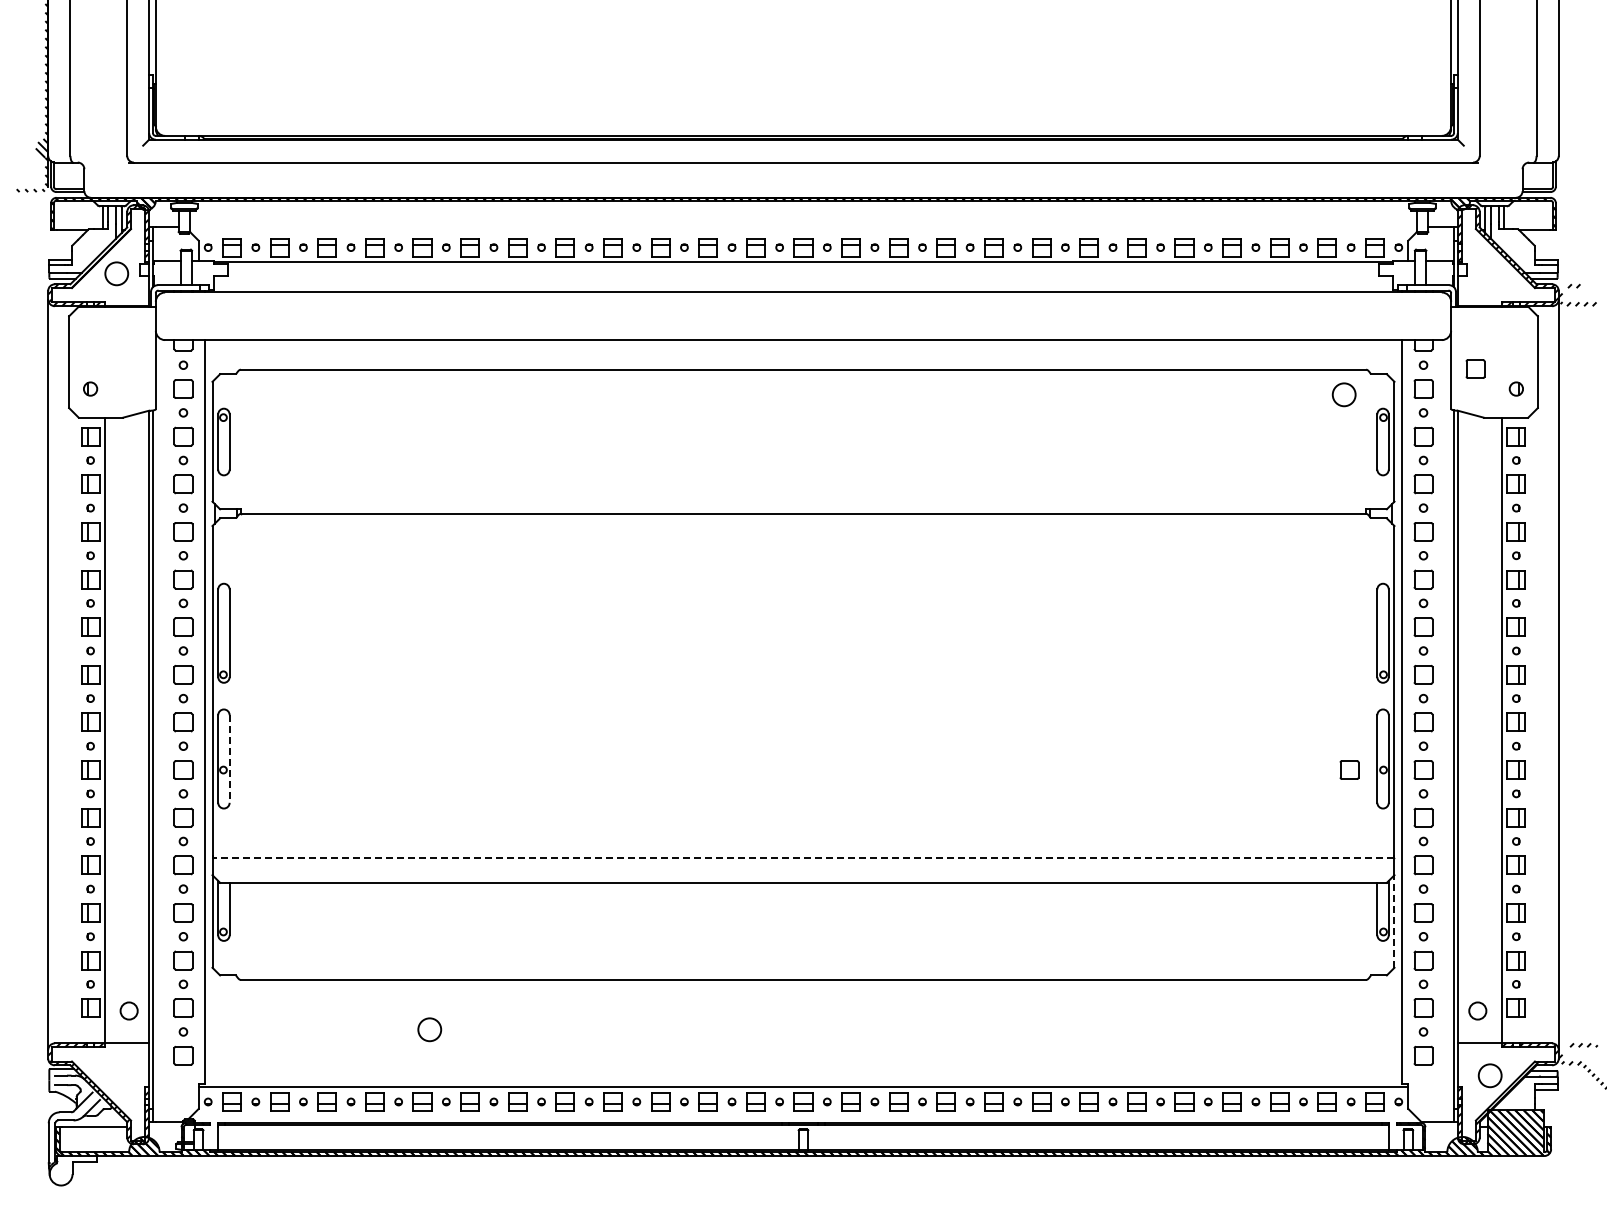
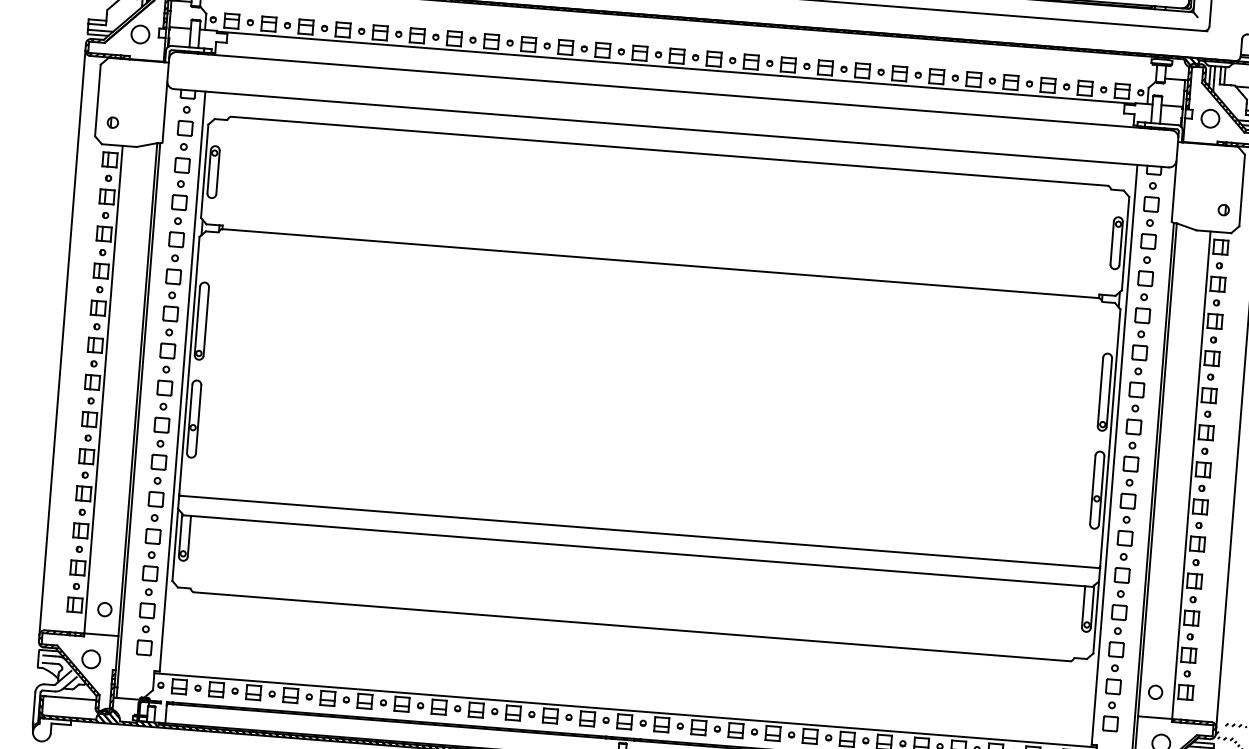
part: (1475, 368) -> (1193, 191), removed
circle: (1343, 394) -> (1209, 118), moved
line: (229, 759) -> (198, 419), dashed -> solid
part: (1349, 769) -> (1070, 496), removed
line: (803, 858) -> (639, 532), dashed -> solid
line: (1394, 921) -> (1096, 617), dashed -> solid
circle: (429, 1029) -> (91, 659), moved

